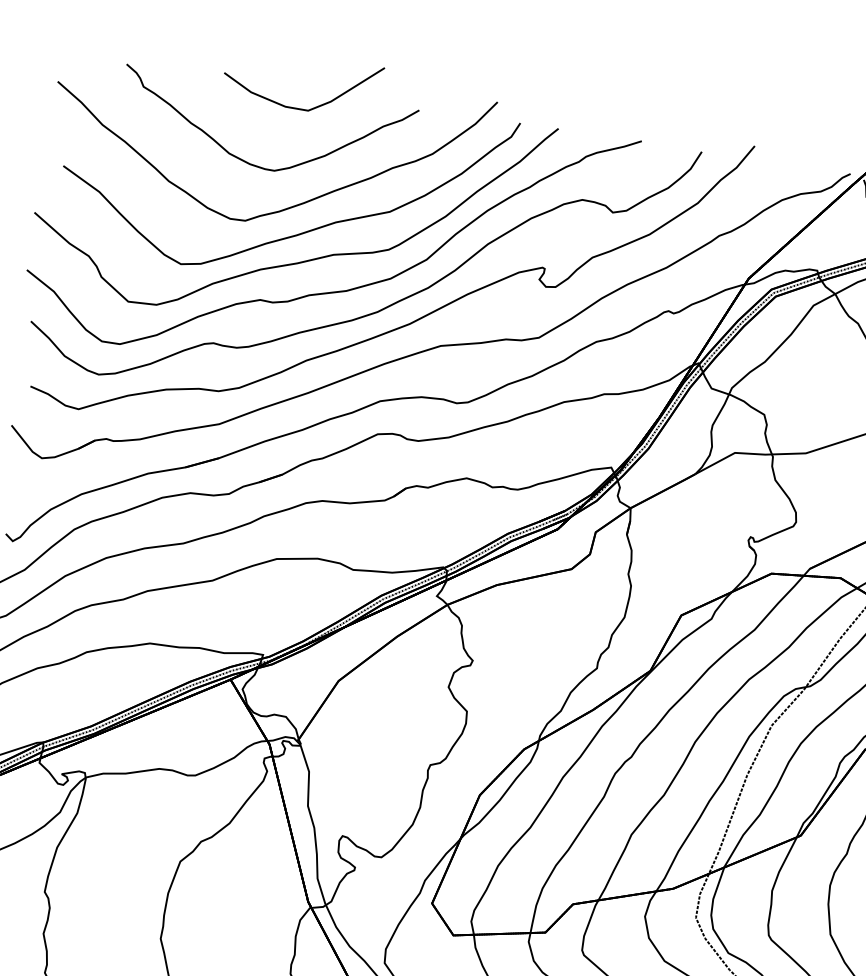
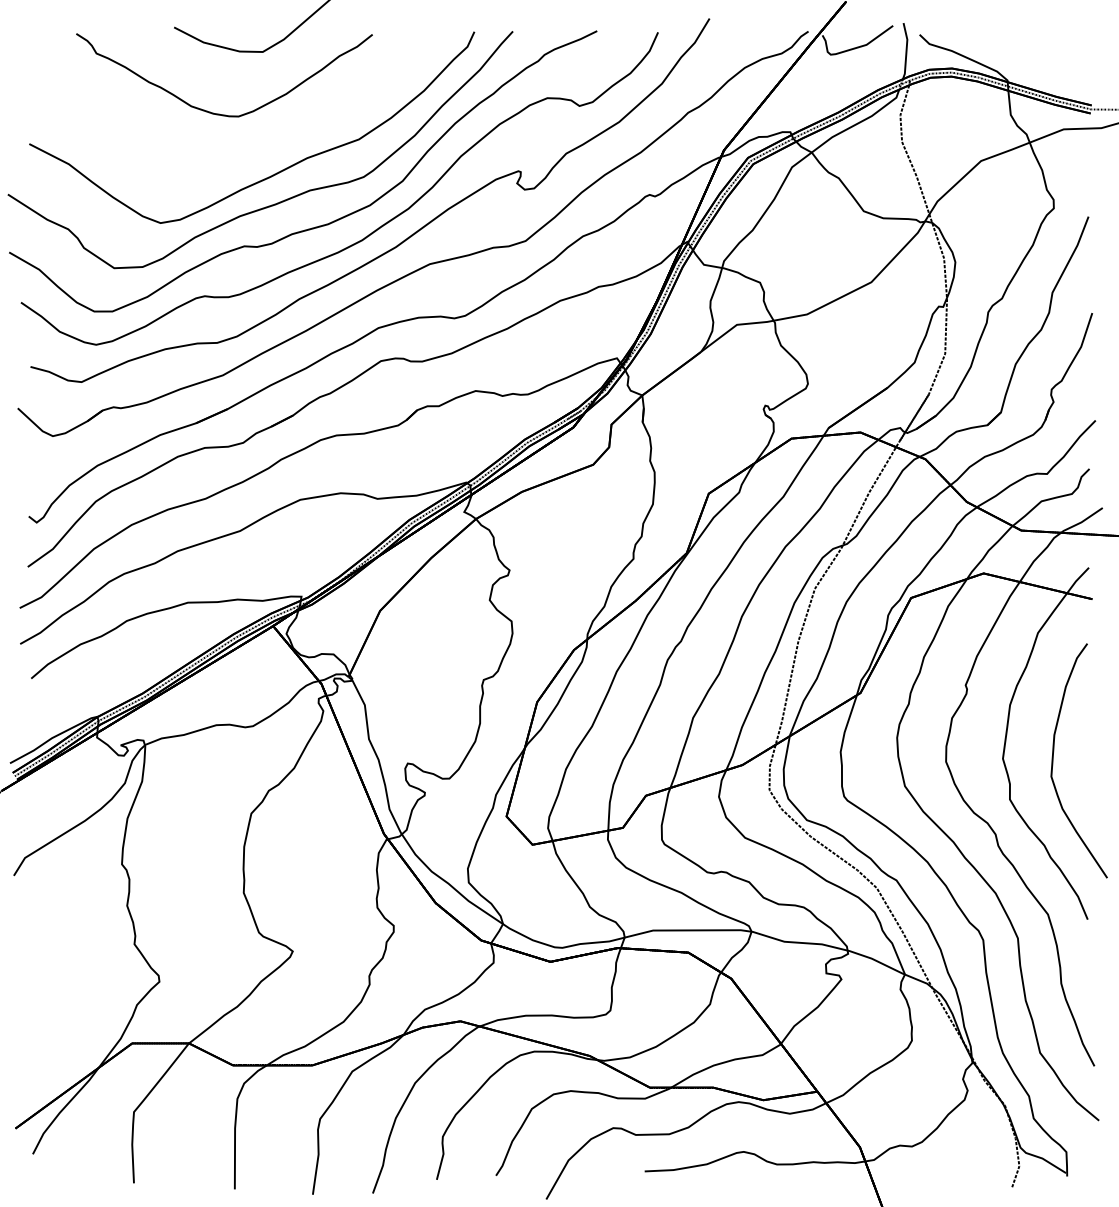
part: (287, 207) -> (257, 150), removed

